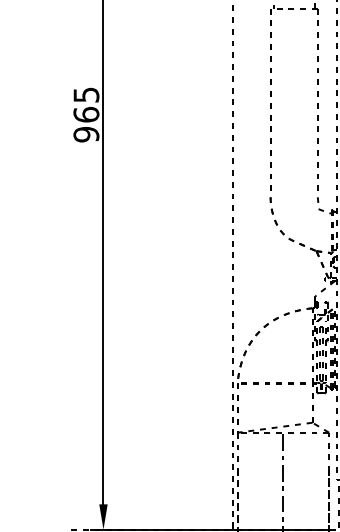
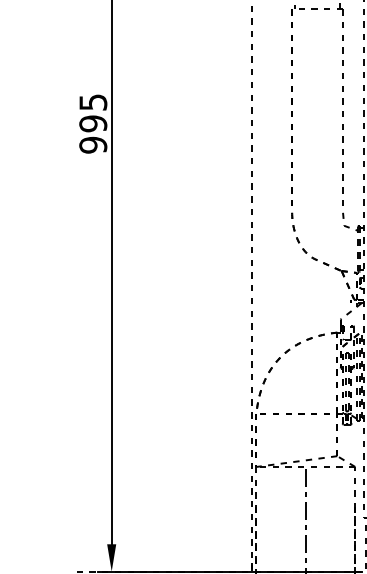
text: (86, 114) -> (93, 123), 965 -> 995

